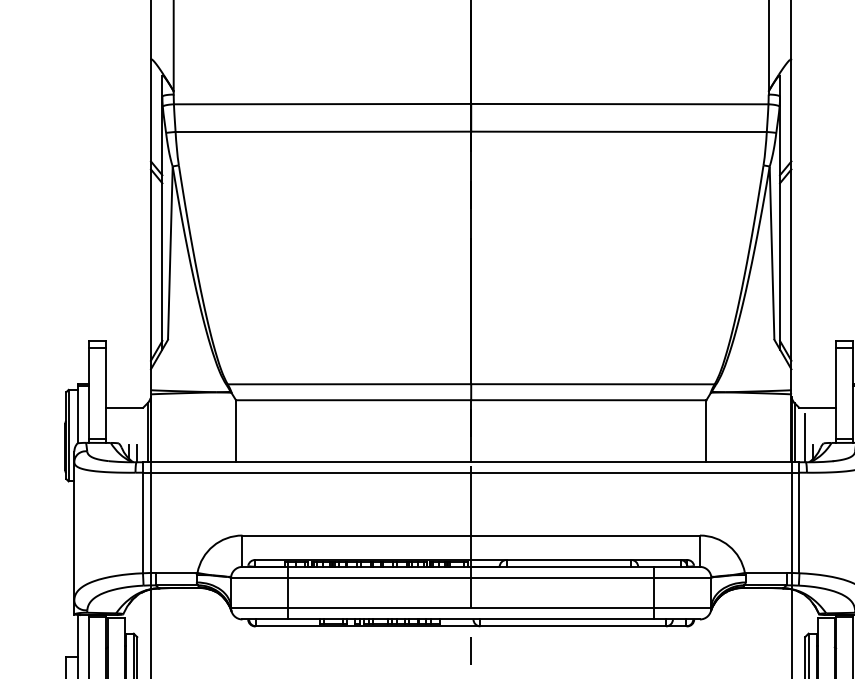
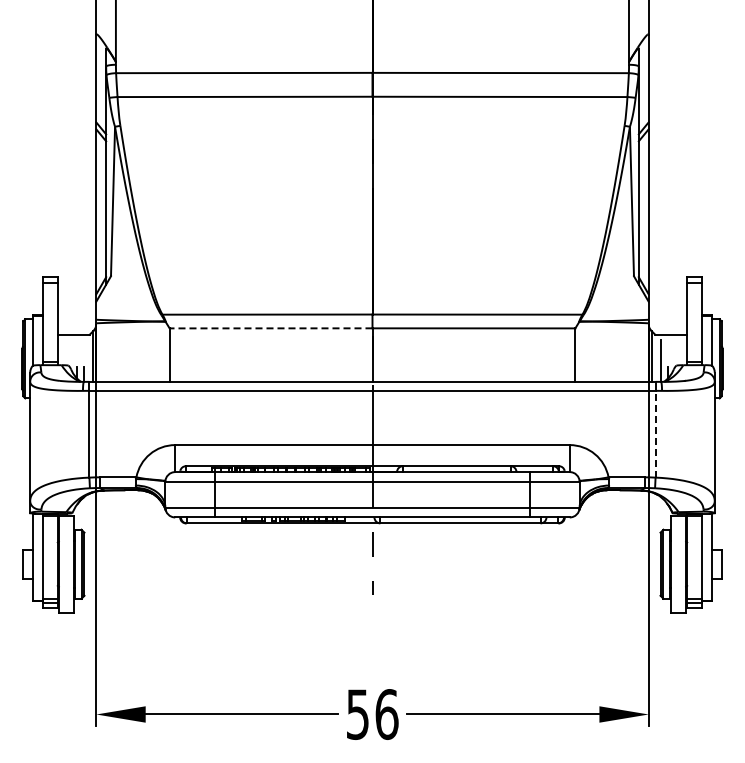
line: (352, 400) -> (270, 328), solid -> dashed
line: (799, 517) -> (655, 429), solid -> dashed

